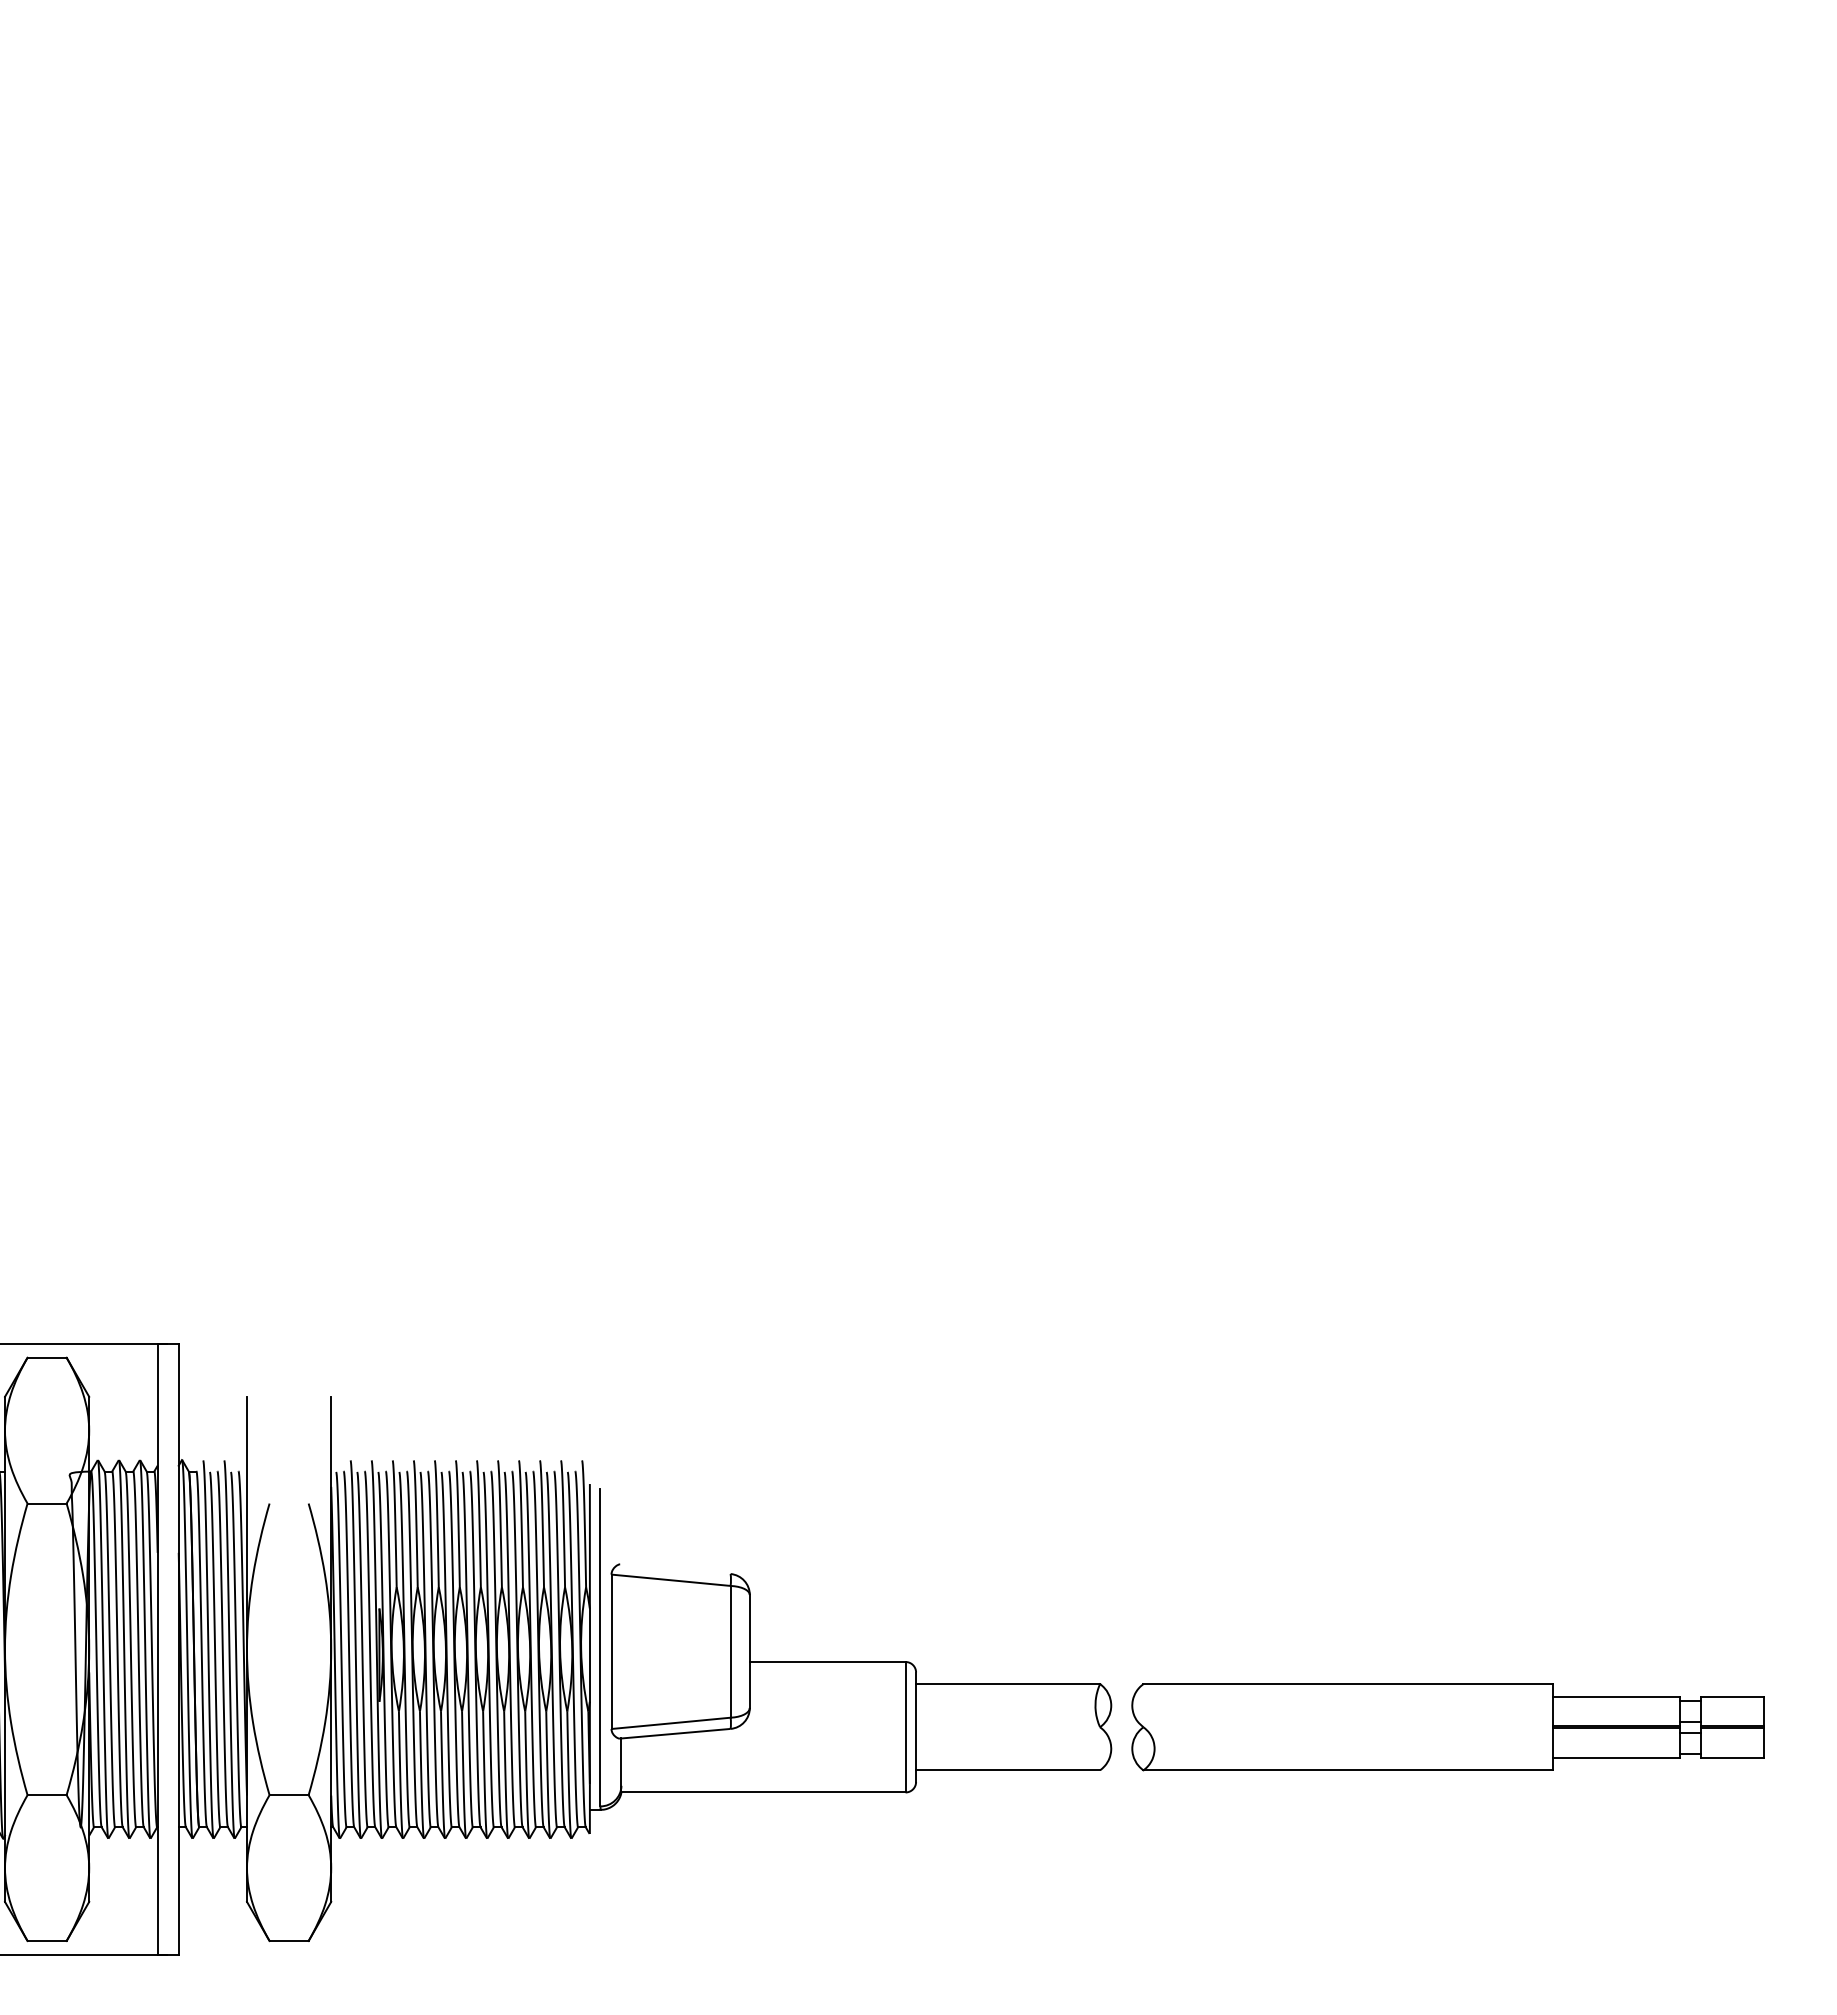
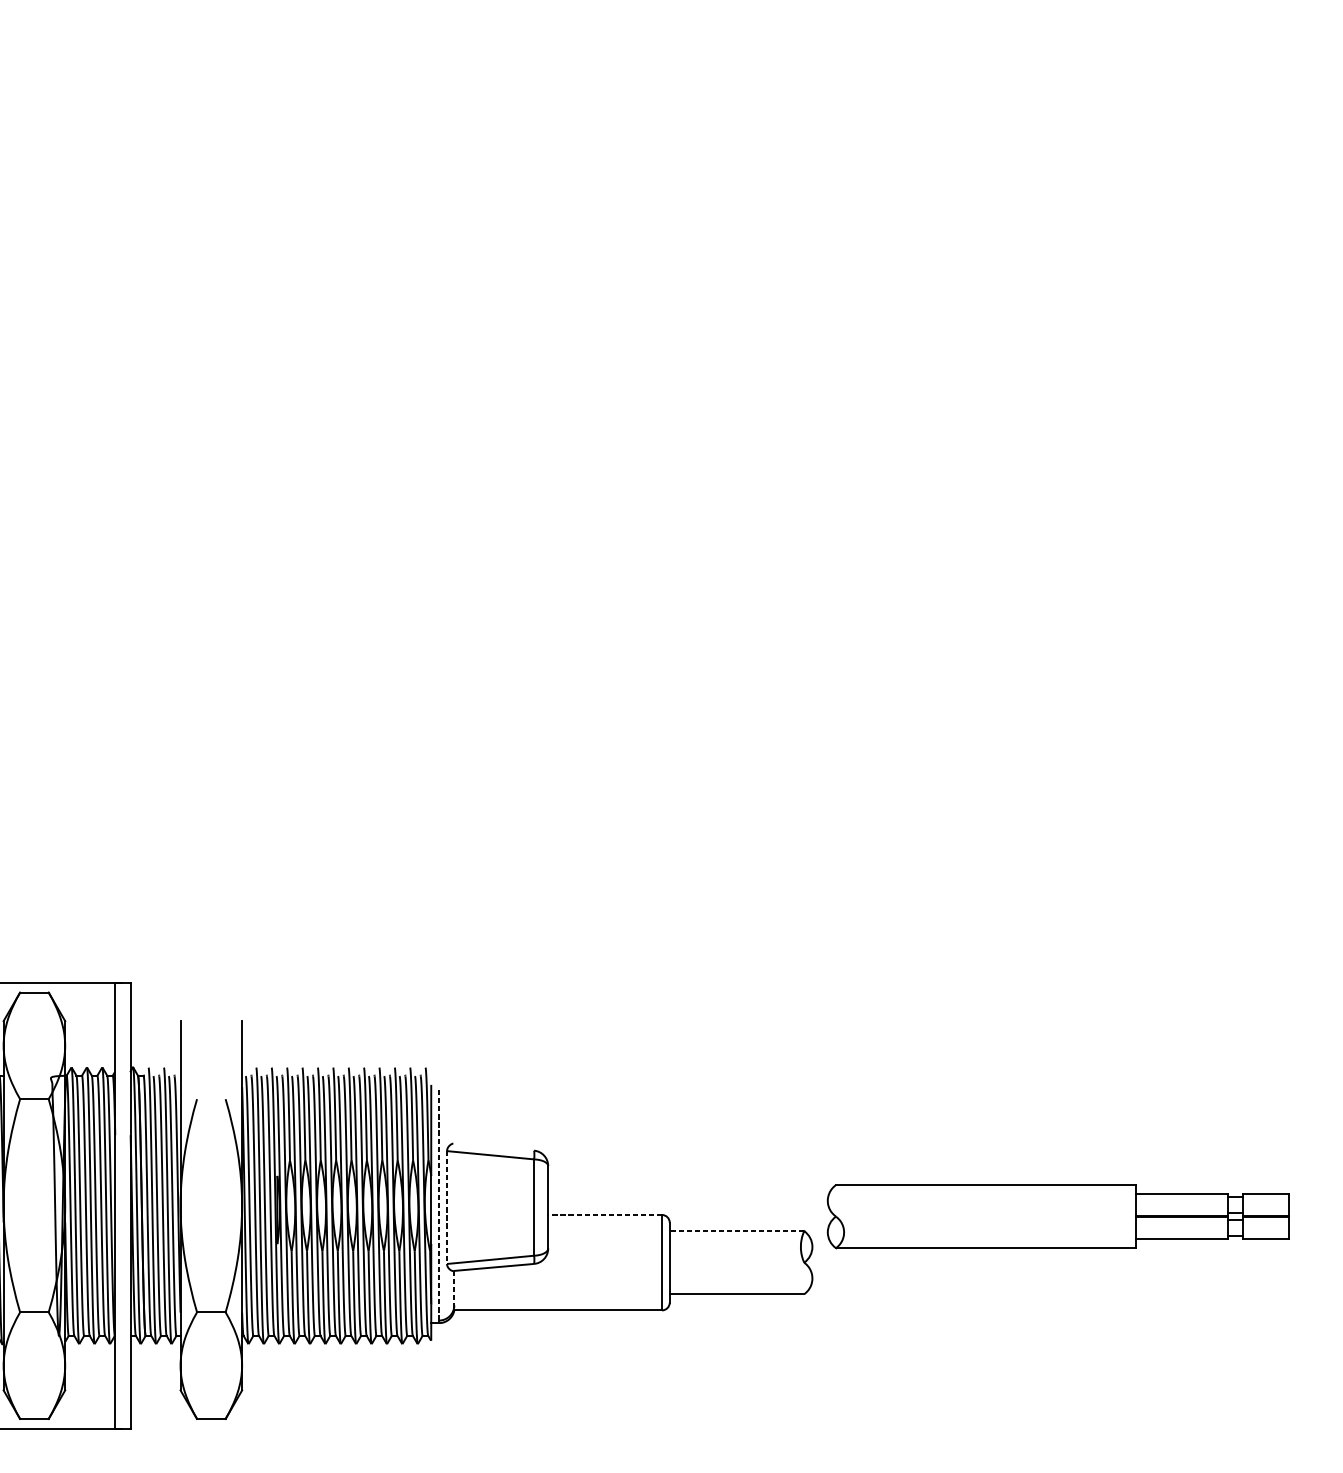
line: (600, 1647) -> (439, 1204), solid -> dashed
line: (611, 1652) -> (447, 1208), solid -> dashed
line: (827, 1662) -> (604, 1215), solid -> dashed
line: (1007, 1684) -> (736, 1231), solid -> dashed
part: (1447, 1727) -> (1058, 1216), moved
line: (621, 1765) -> (454, 1290), solid -> dashed

